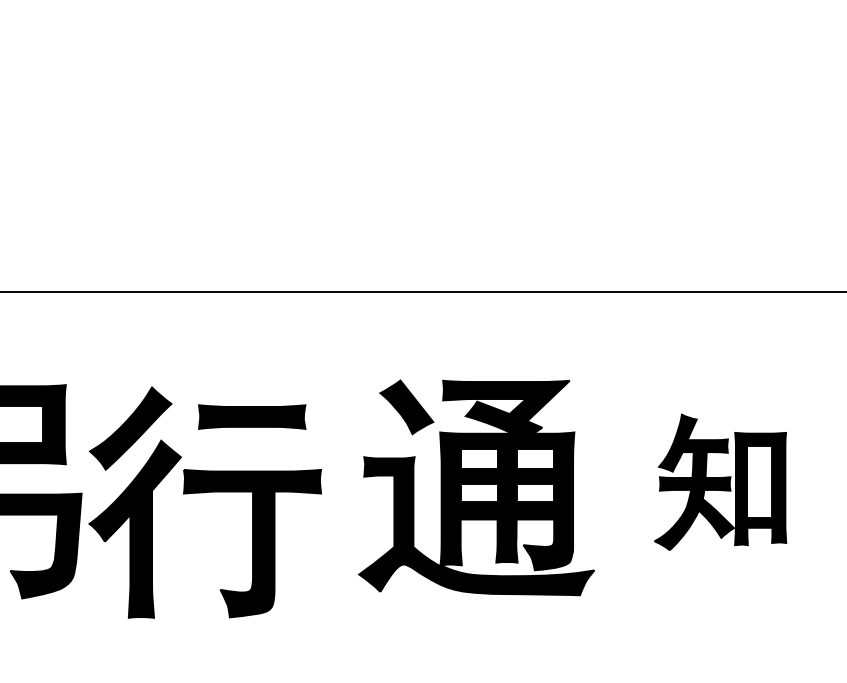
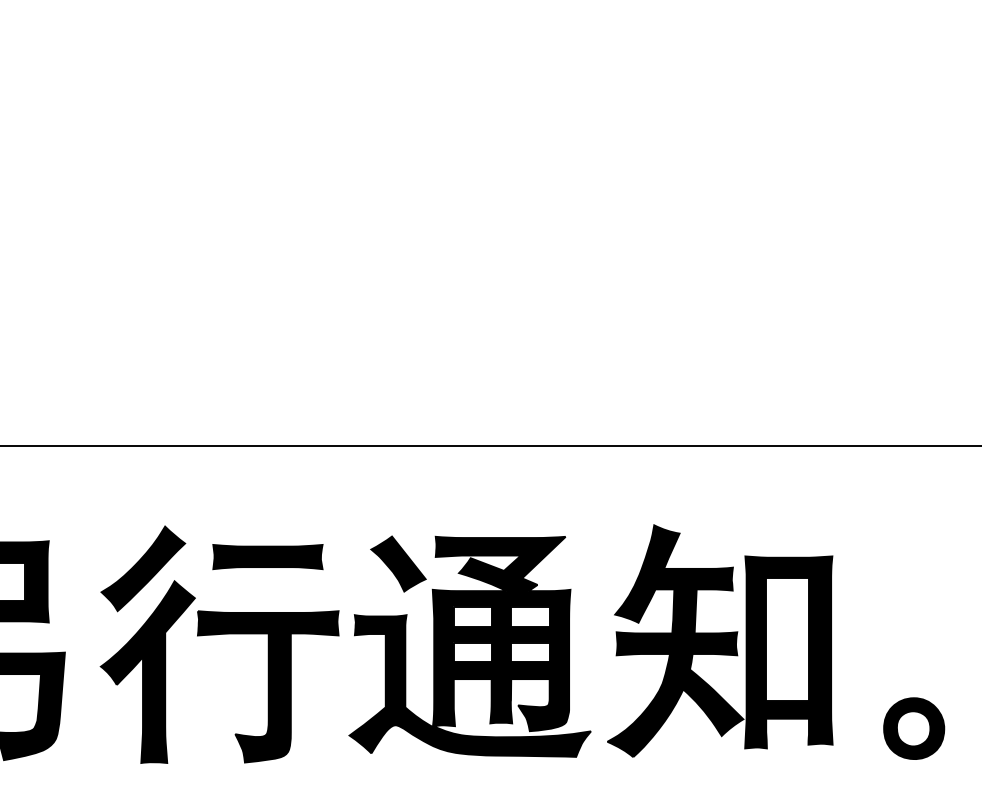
part: (720, 481) -> (720, 640), size x1.67
part: (202, 493) -> (216, 635), moved

